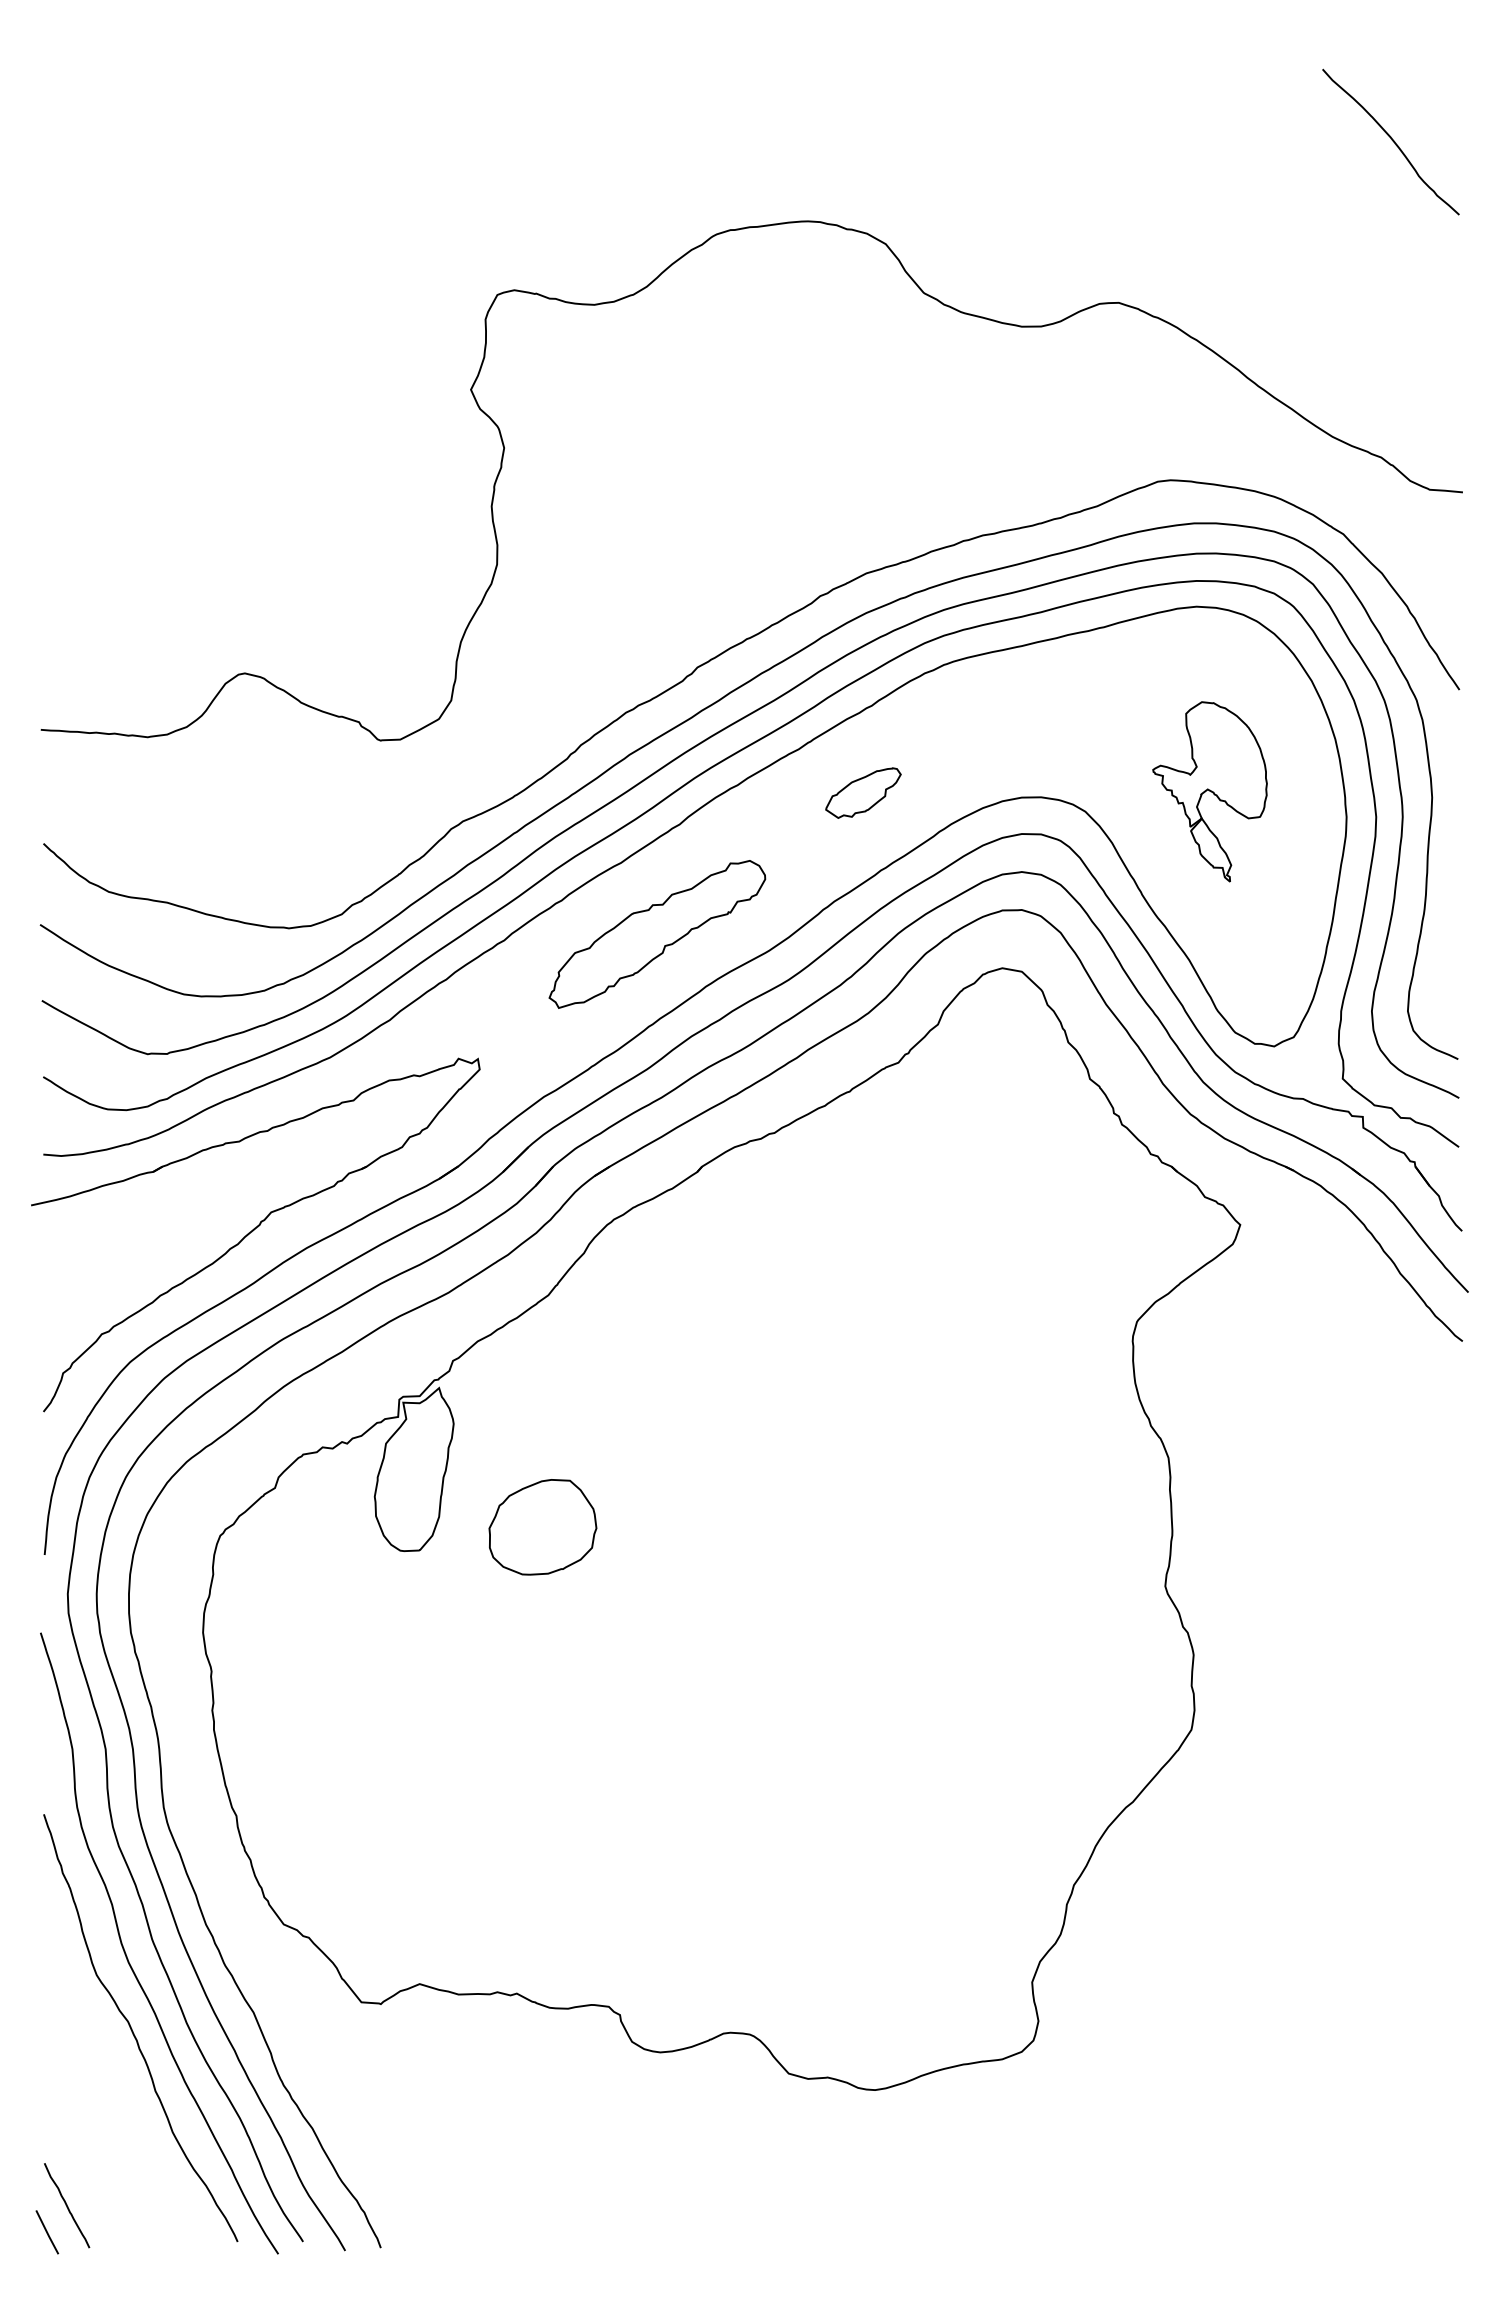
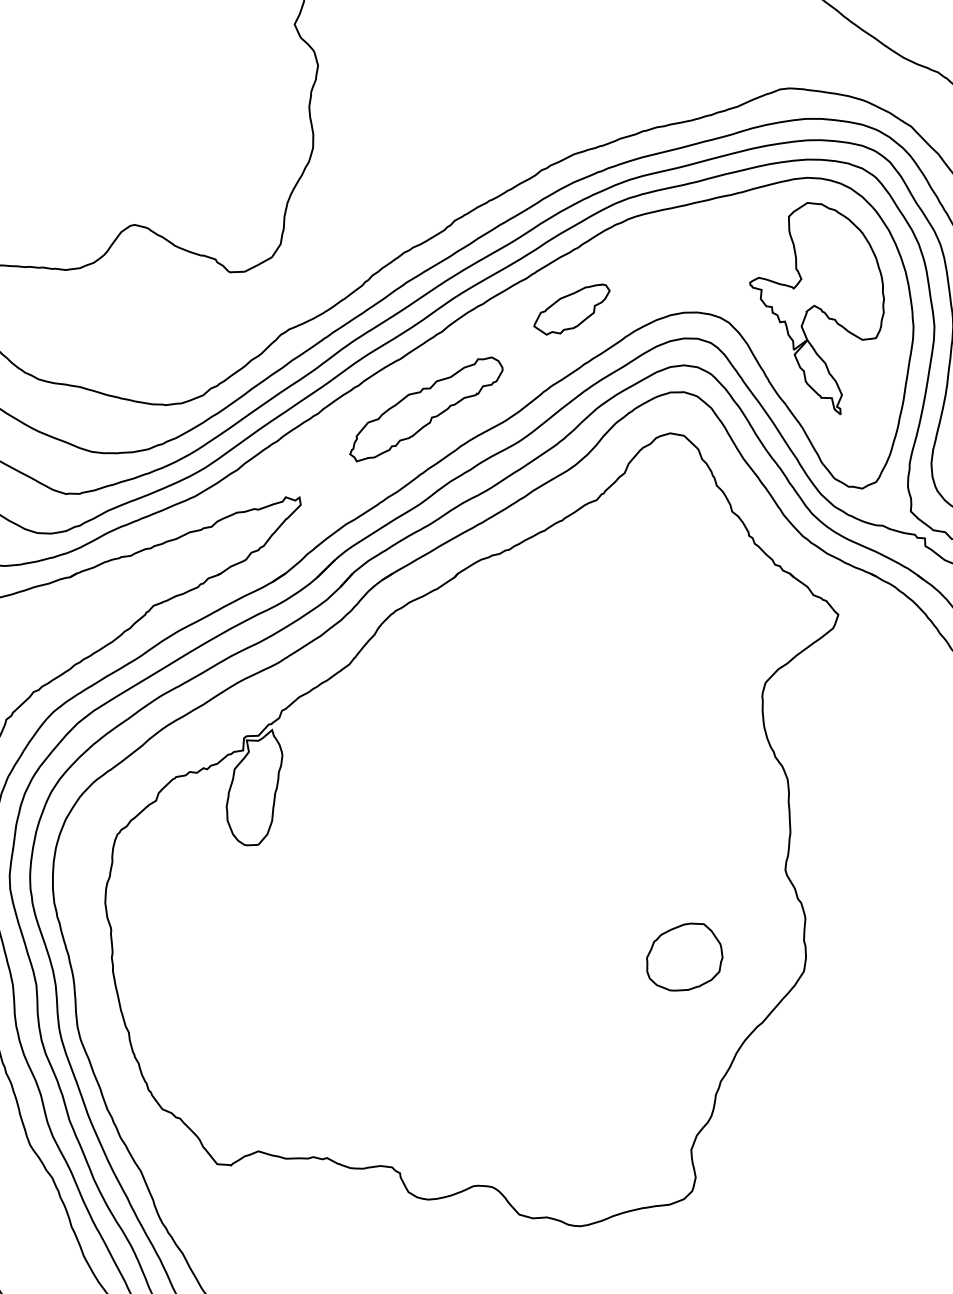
part: (1209, 791) -> (816, 308), size x1.67
part: (863, 792) -> (572, 309), size x1.43
part: (542, 1527) -> (684, 957), moved

